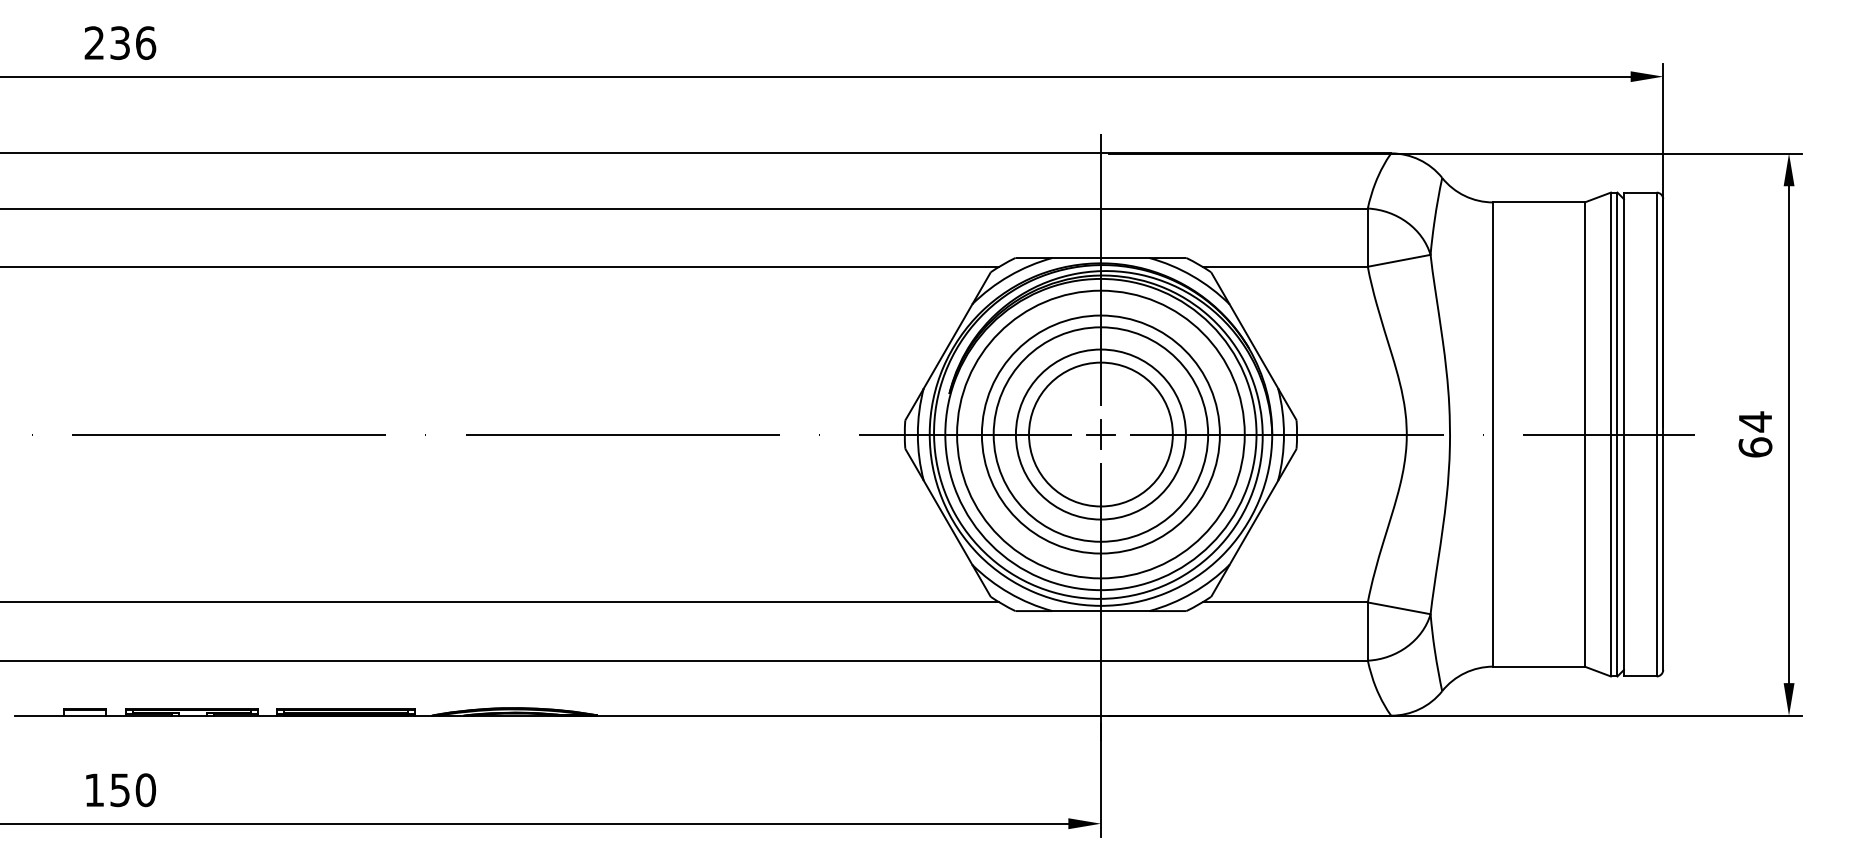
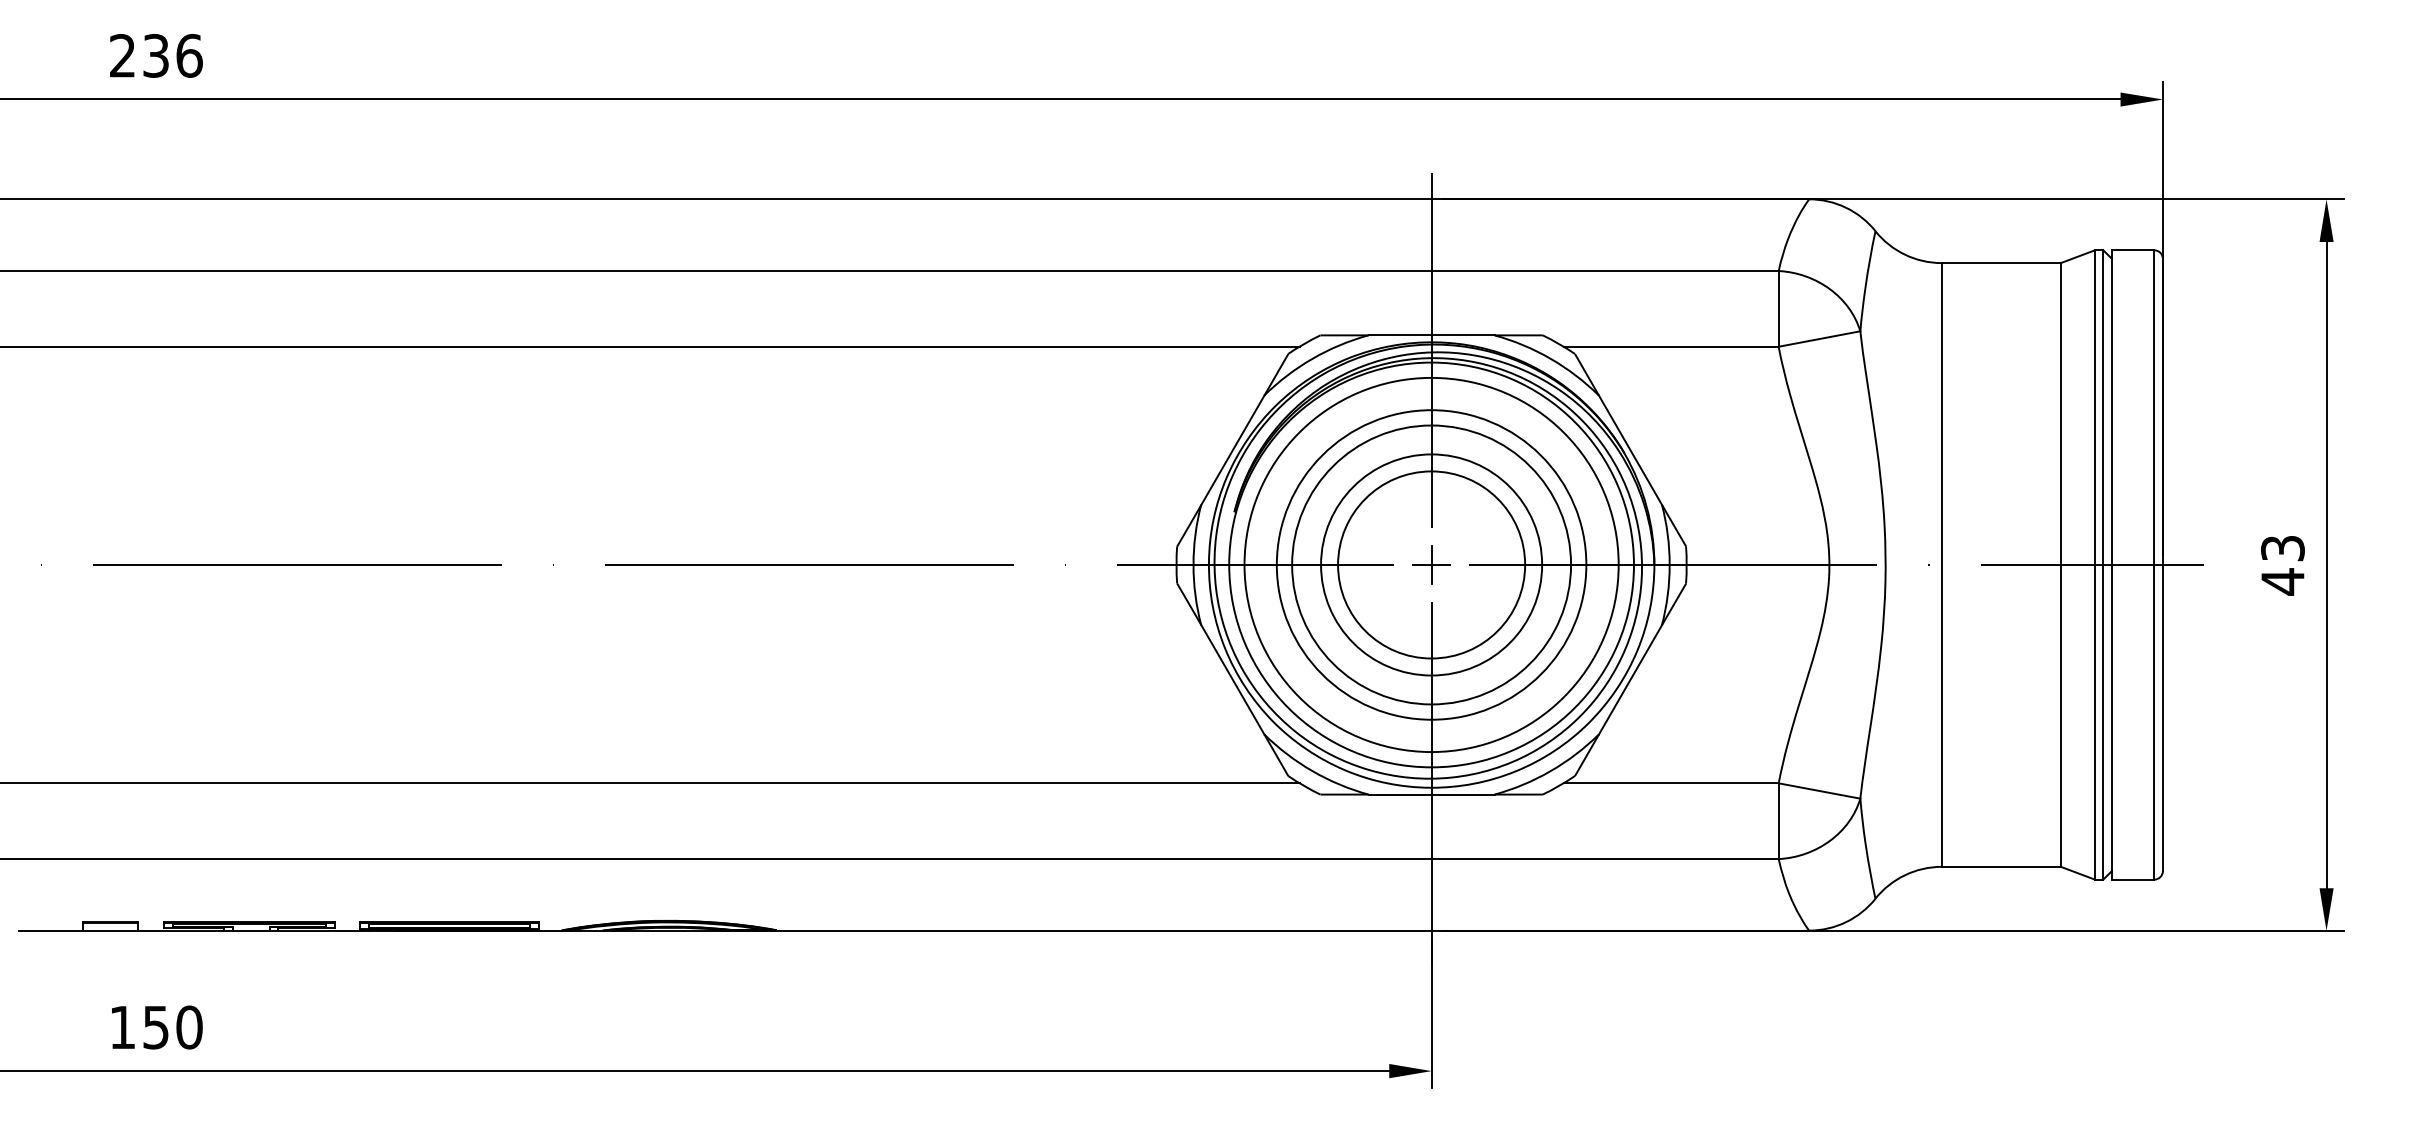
text: (1755, 434) -> (2282, 564), 64 -> 43

